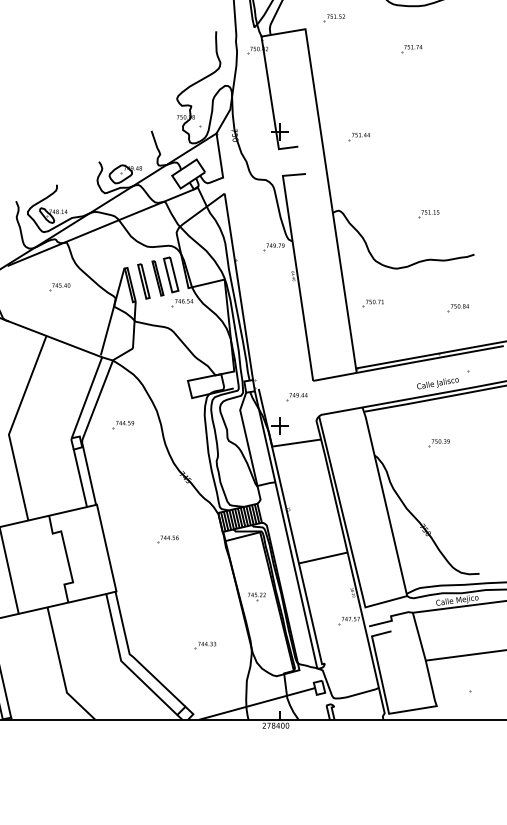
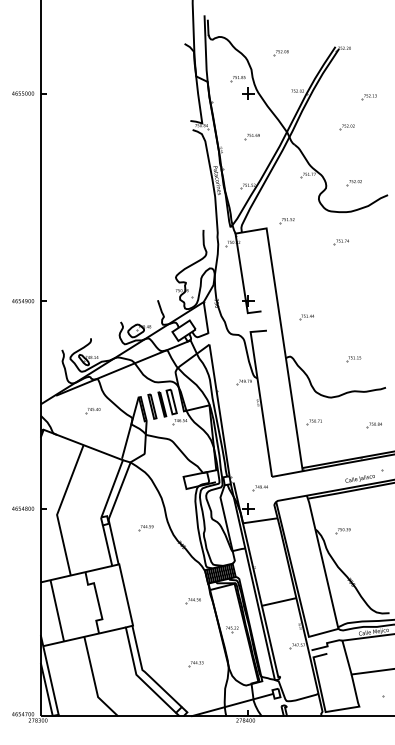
part: (359, 136) -> (306, 317), moved
part: (122, 425) -> (145, 528), moved
part: (438, 444) -> (342, 531), moved
part: (166, 540) -> (192, 601), moved

